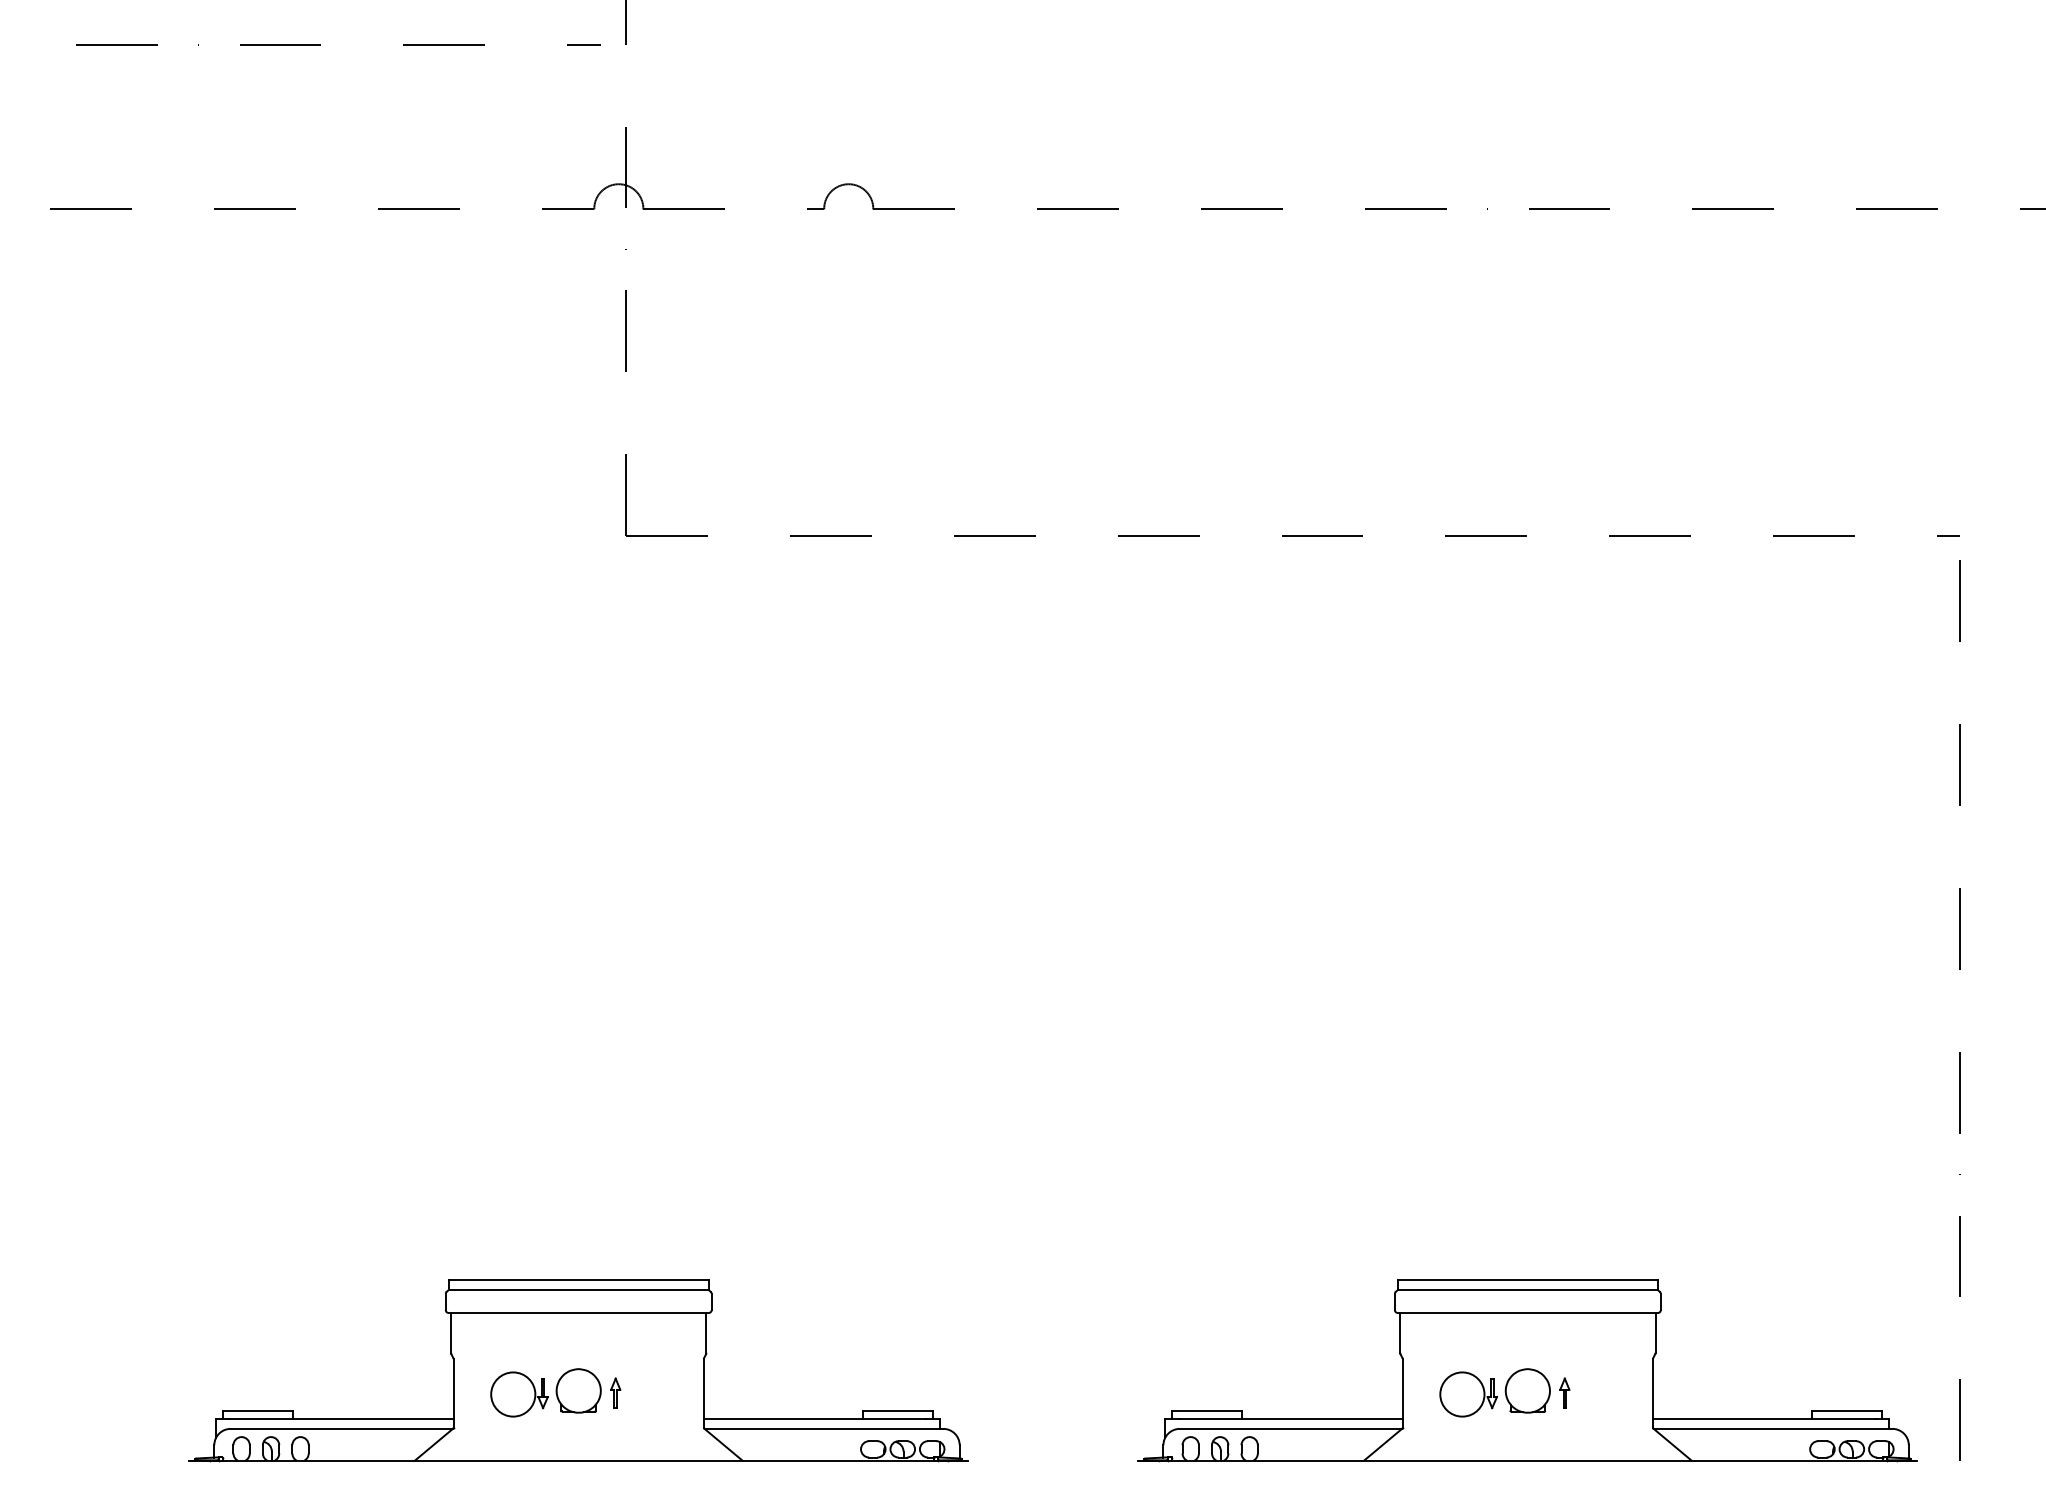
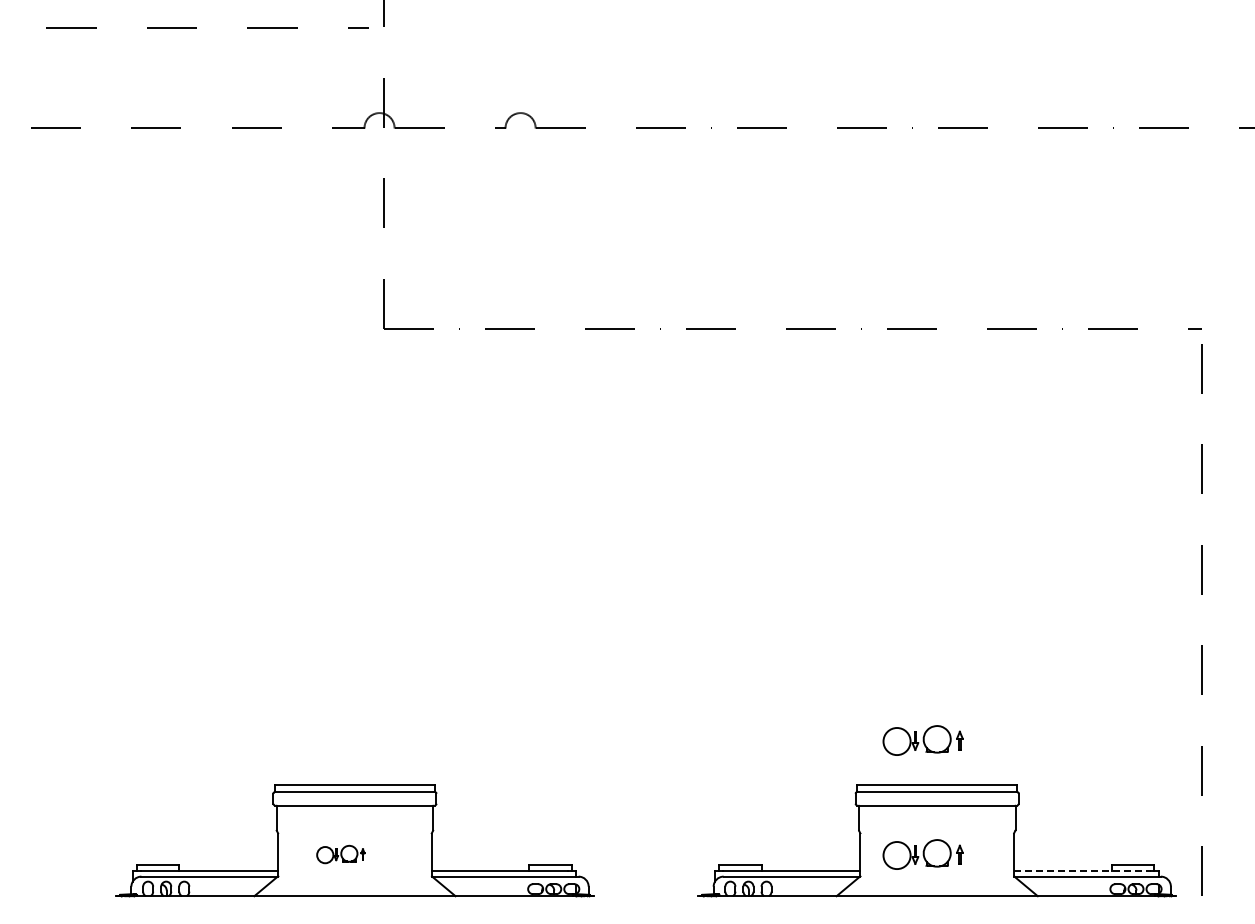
part: (1503, 1206) -> (922, 740), added
part: (555, 1392) -> (340, 854), size x0.6
line: (1764, 1418) -> (1082, 870), solid -> dashed

